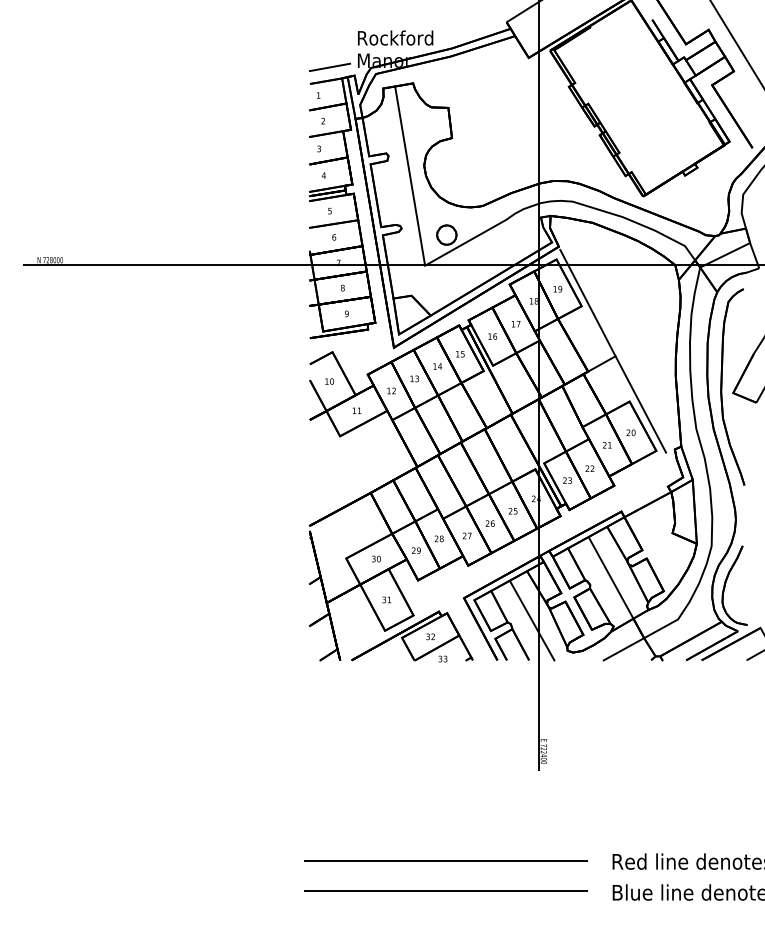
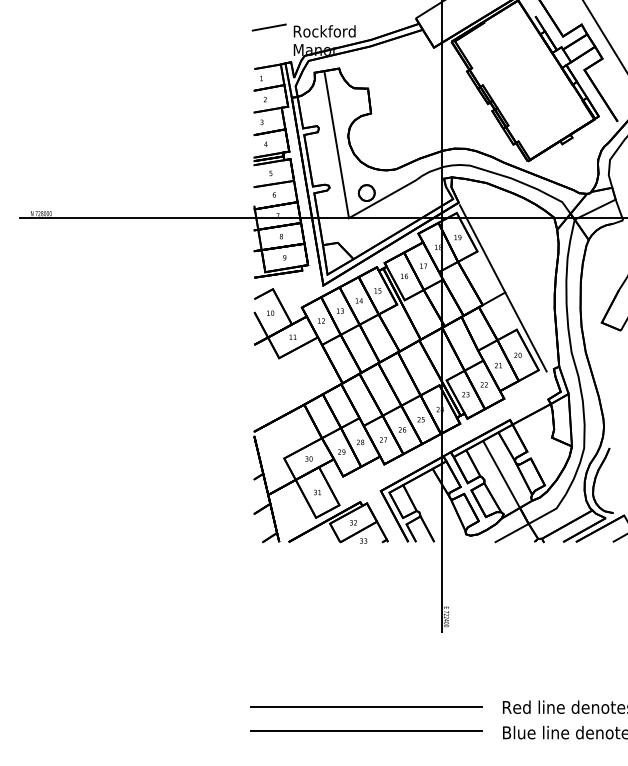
line: (329, 66) -> (268, 26), moved
part: (722, 386) -> (593, 317), removed
line: (531, 620) -> (436, 509), removed

